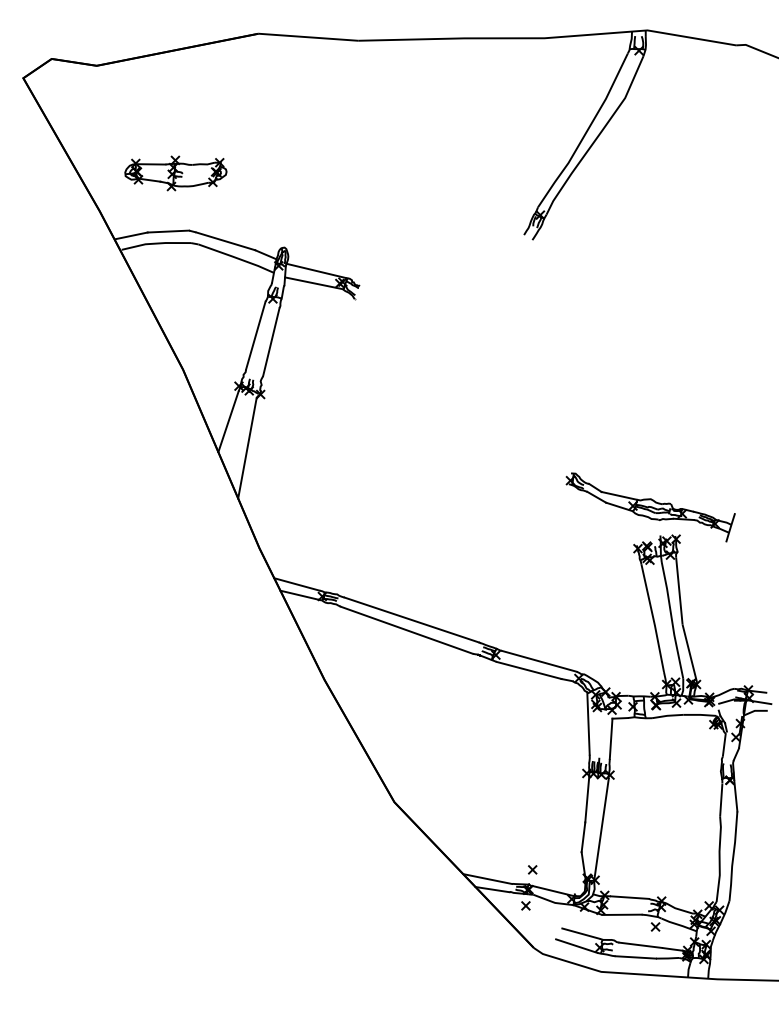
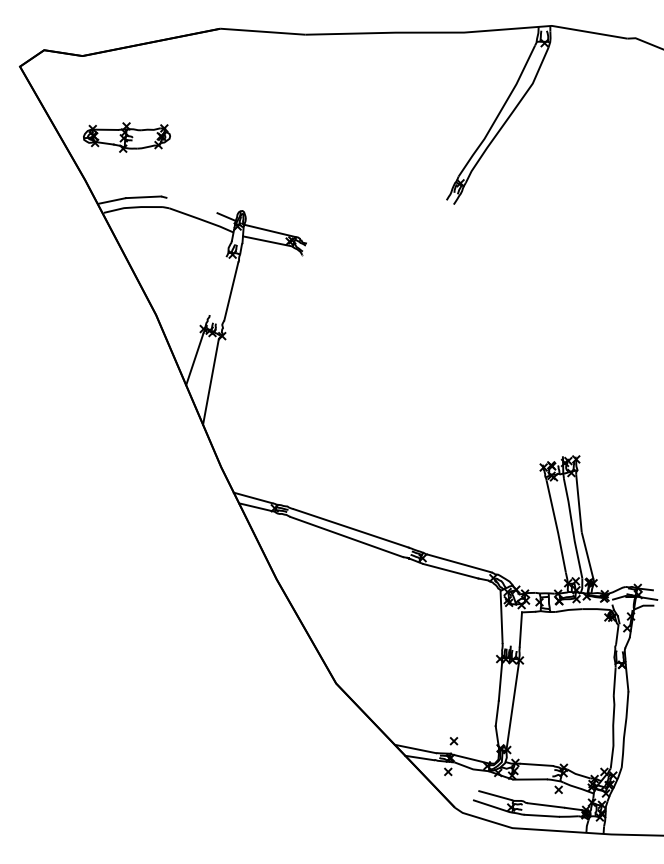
part: (175, 173) -> (126, 137), moved
line: (225, 241) -> (192, 205), removed
line: (255, 335) -> (217, 285), removed
part: (650, 507) -> (554, 432), removed

